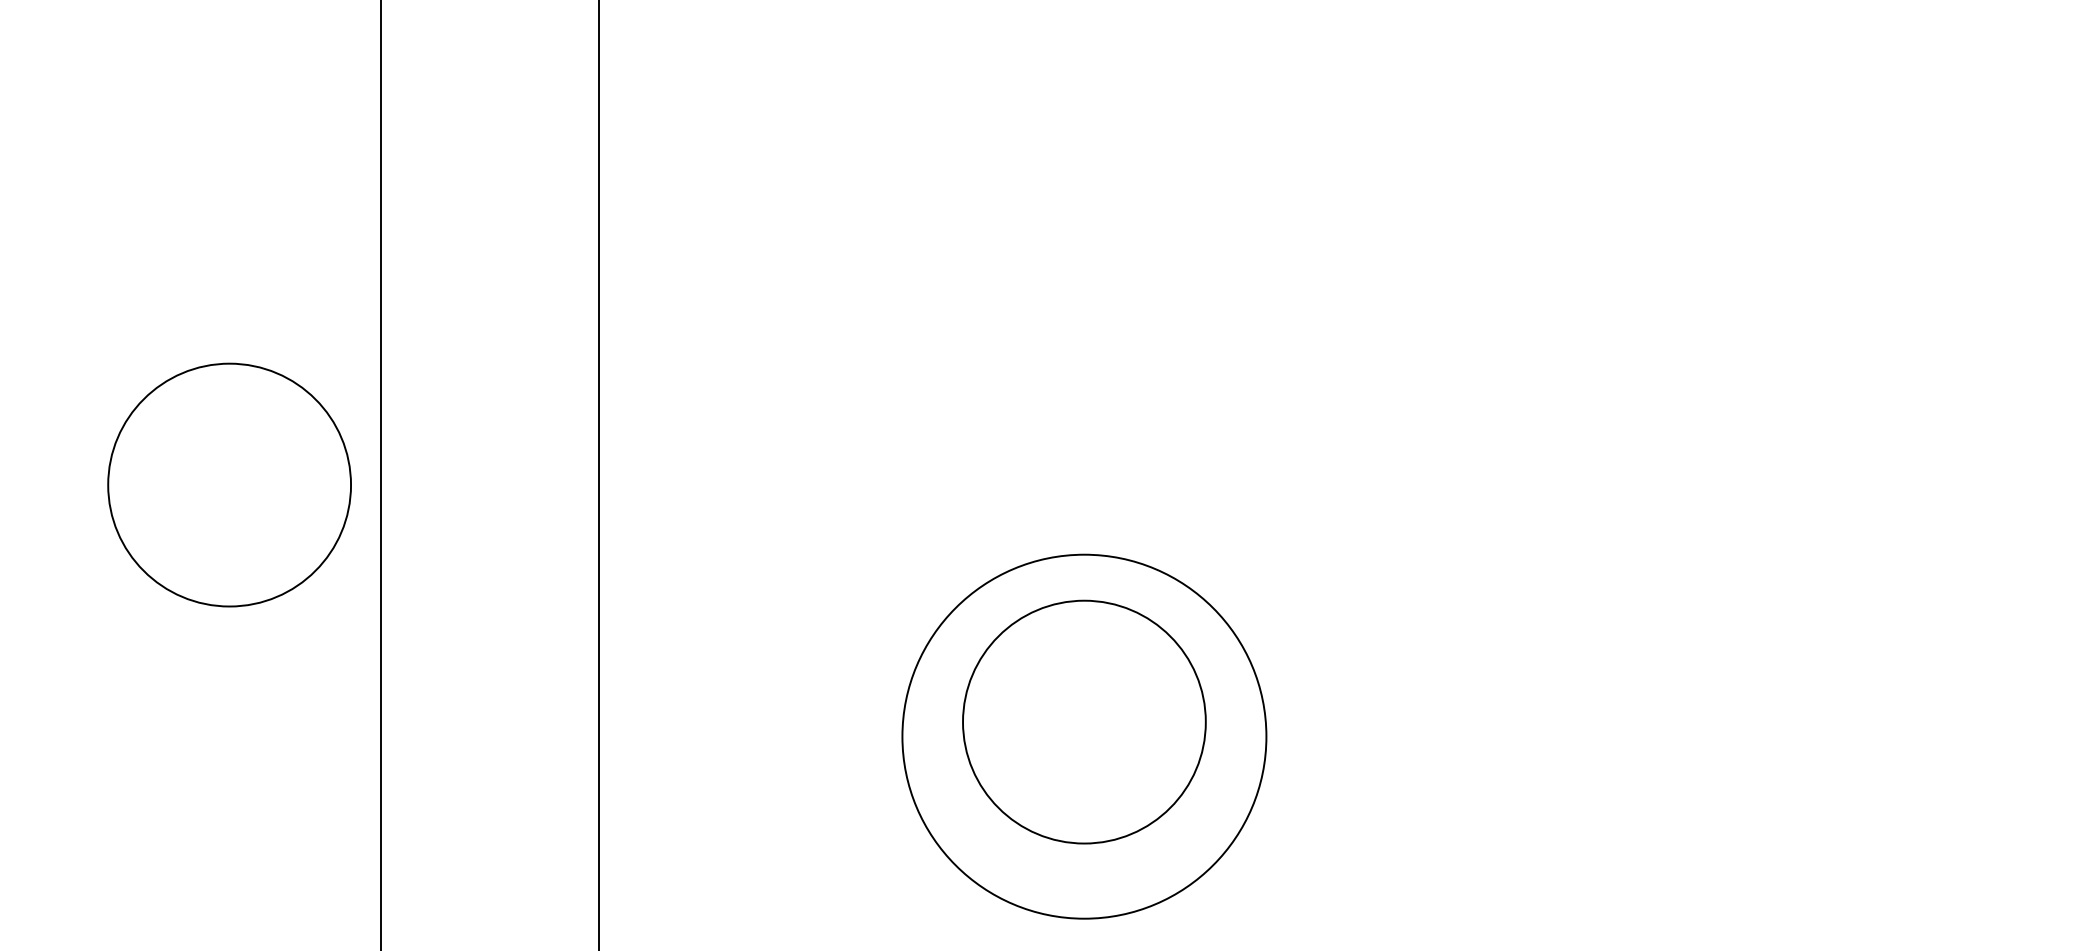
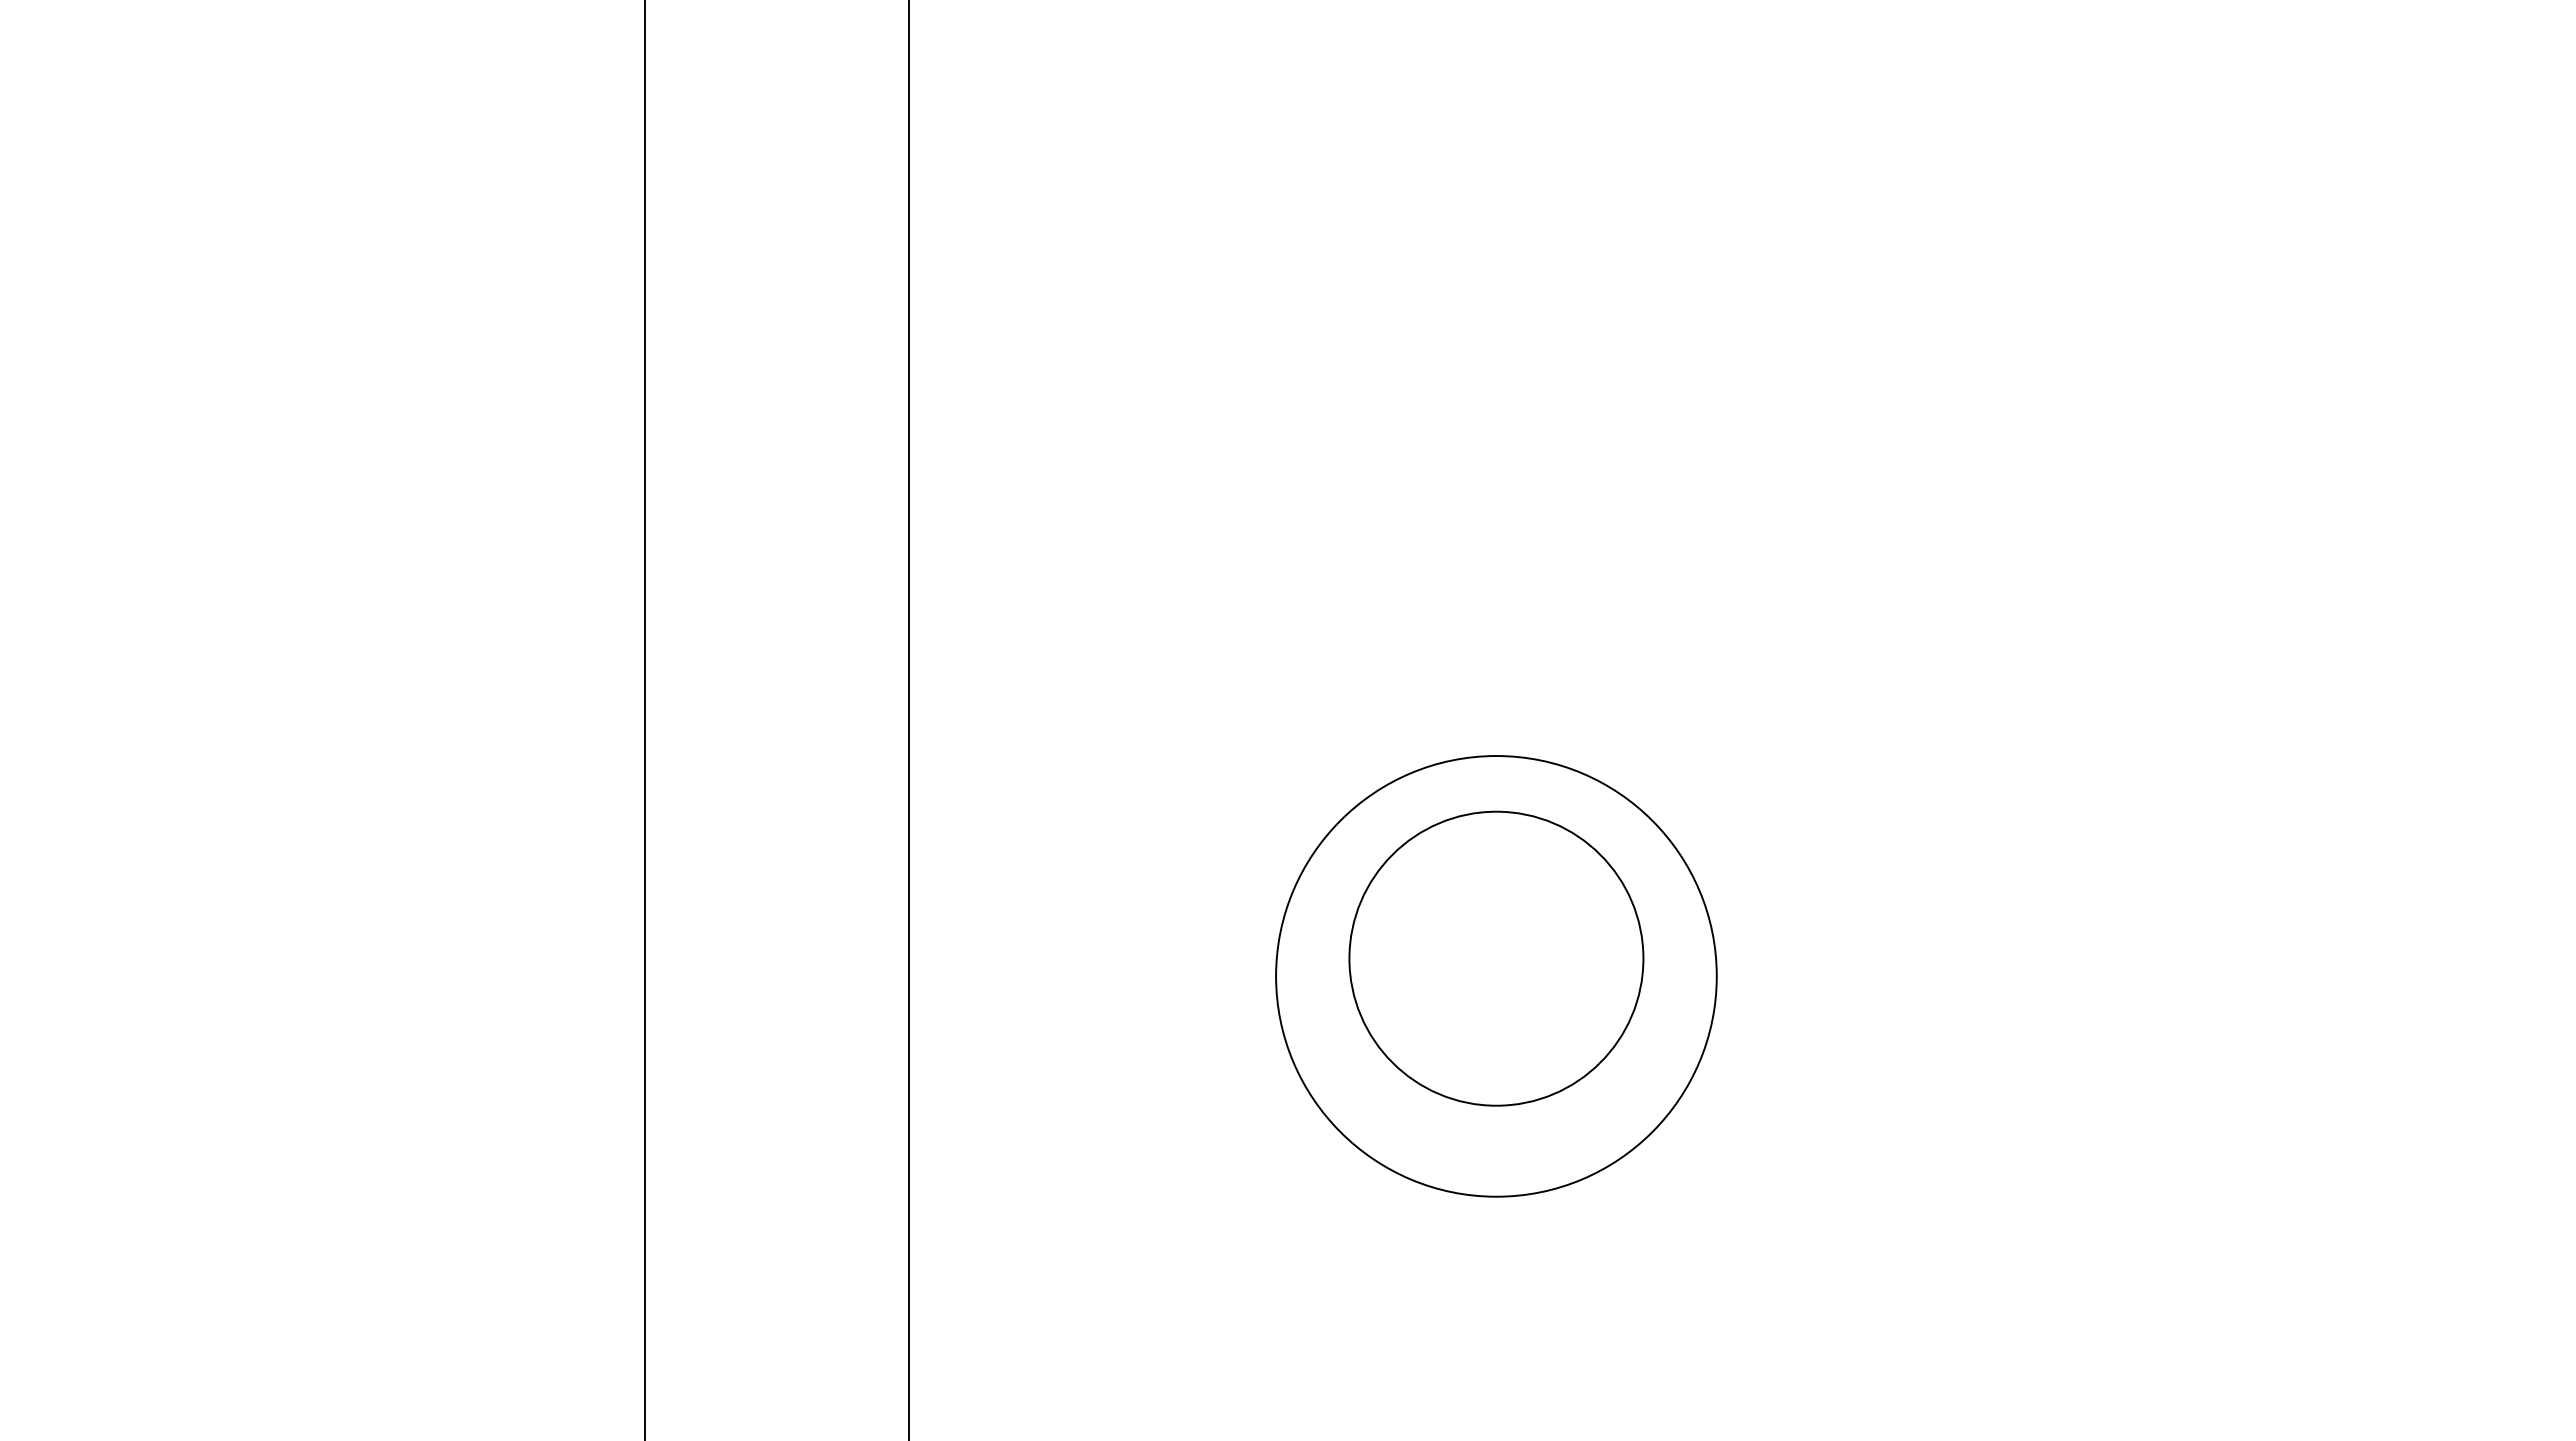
circle: (229, 484) -> (461, 671), removed

